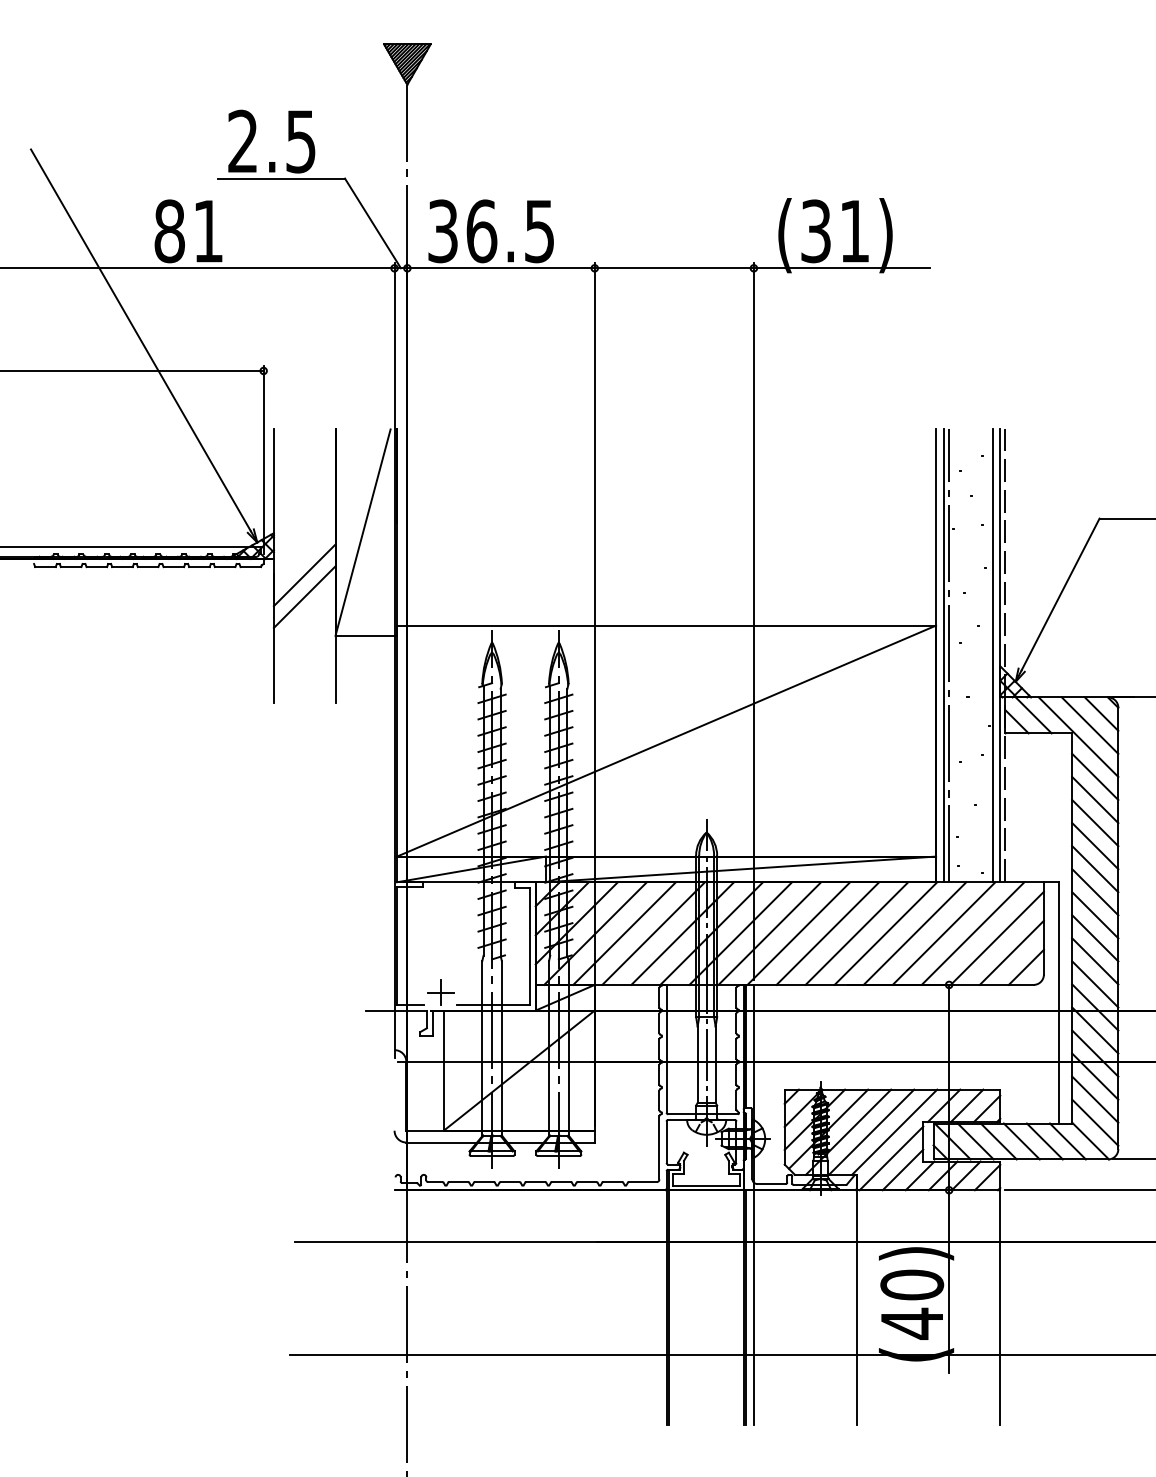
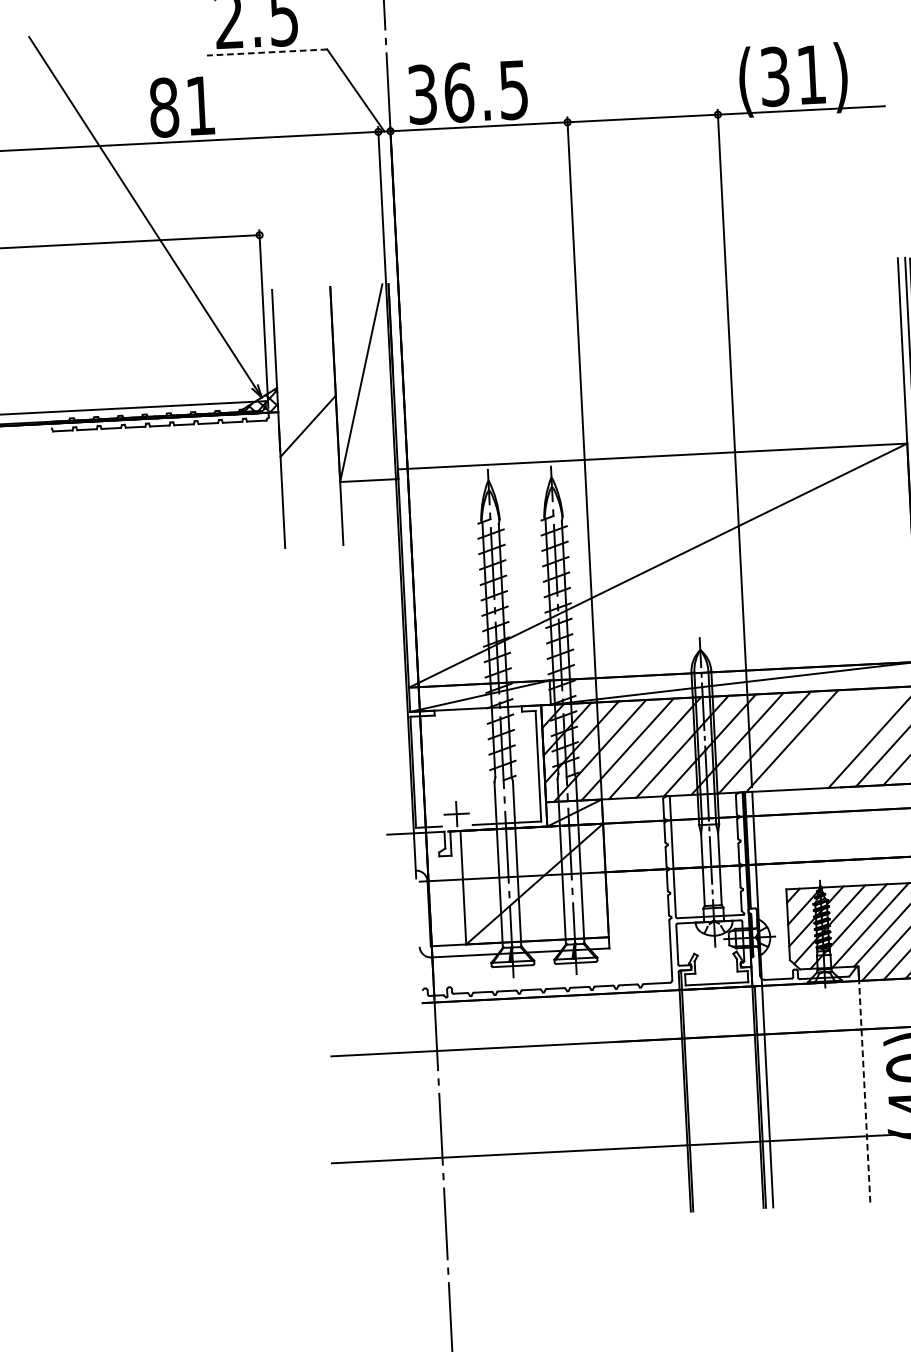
line: (281, 178) -> (267, 52), solid -> dashed
line: (304, 596) -> (308, 446), removed
line: (827, 933) -> (819, 739), removed
line: (856, 933) -> (846, 738), removed
line: (856, 1306) -> (864, 1090), solid -> dashed

